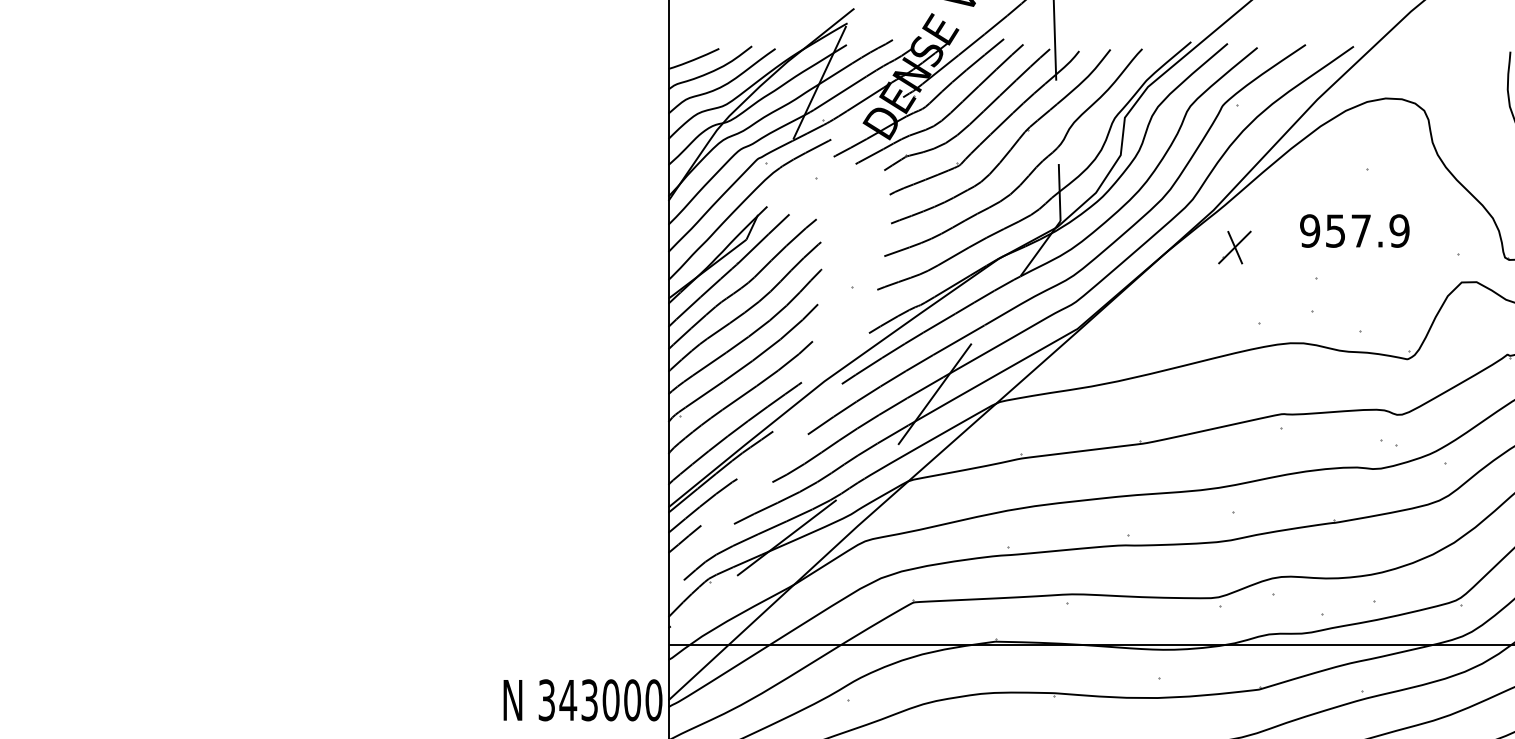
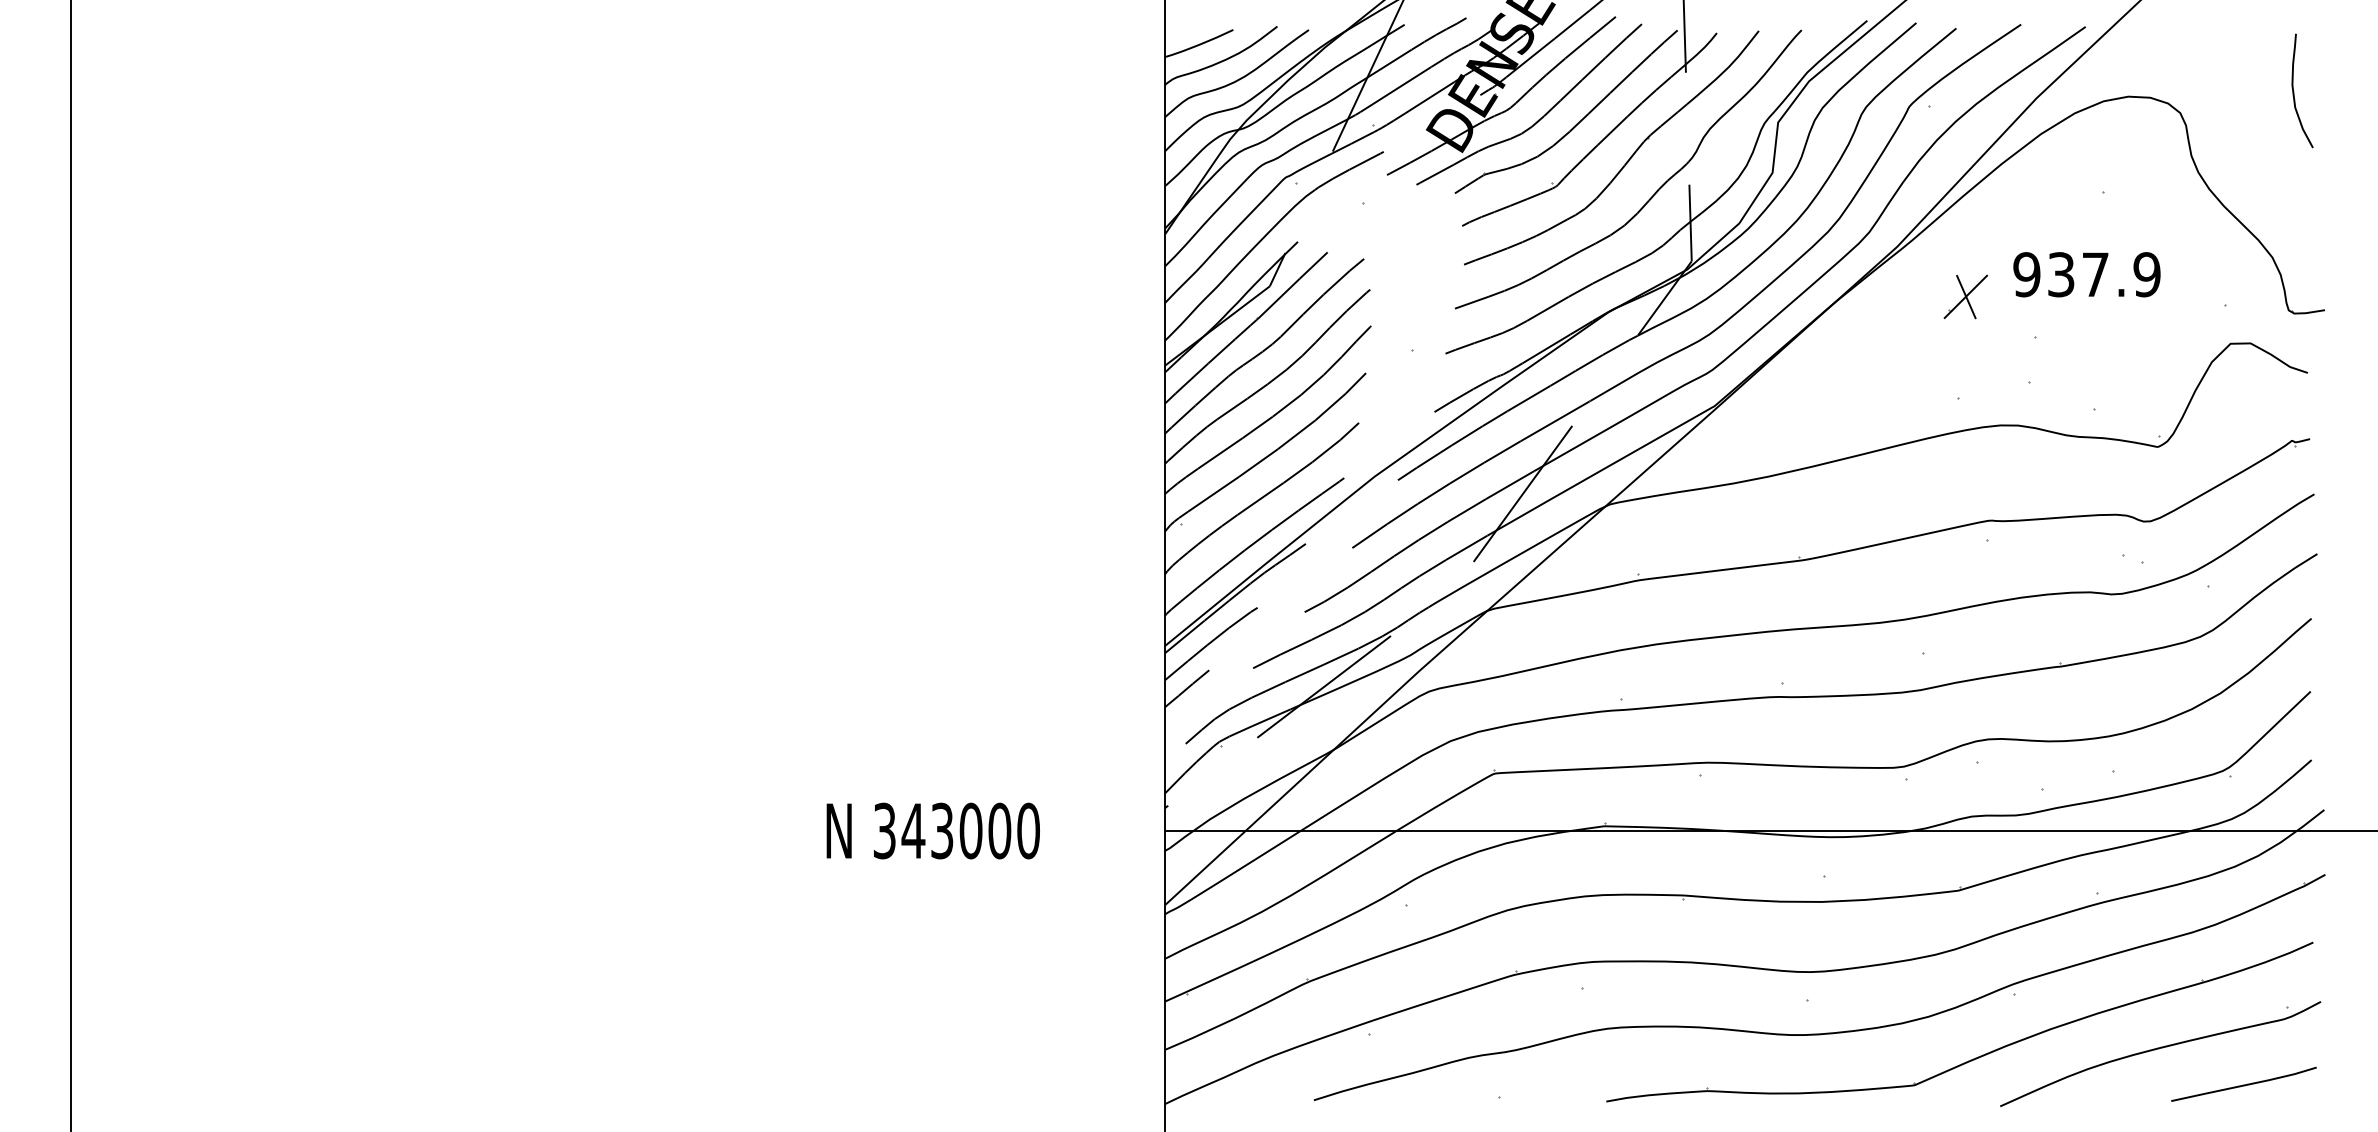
text: (1335, 230) -> (2061, 274), 957.9 -> 937.9
part: (1234, 247) -> (1965, 296), moved
text: (582, 699) -> (932, 830), moved

